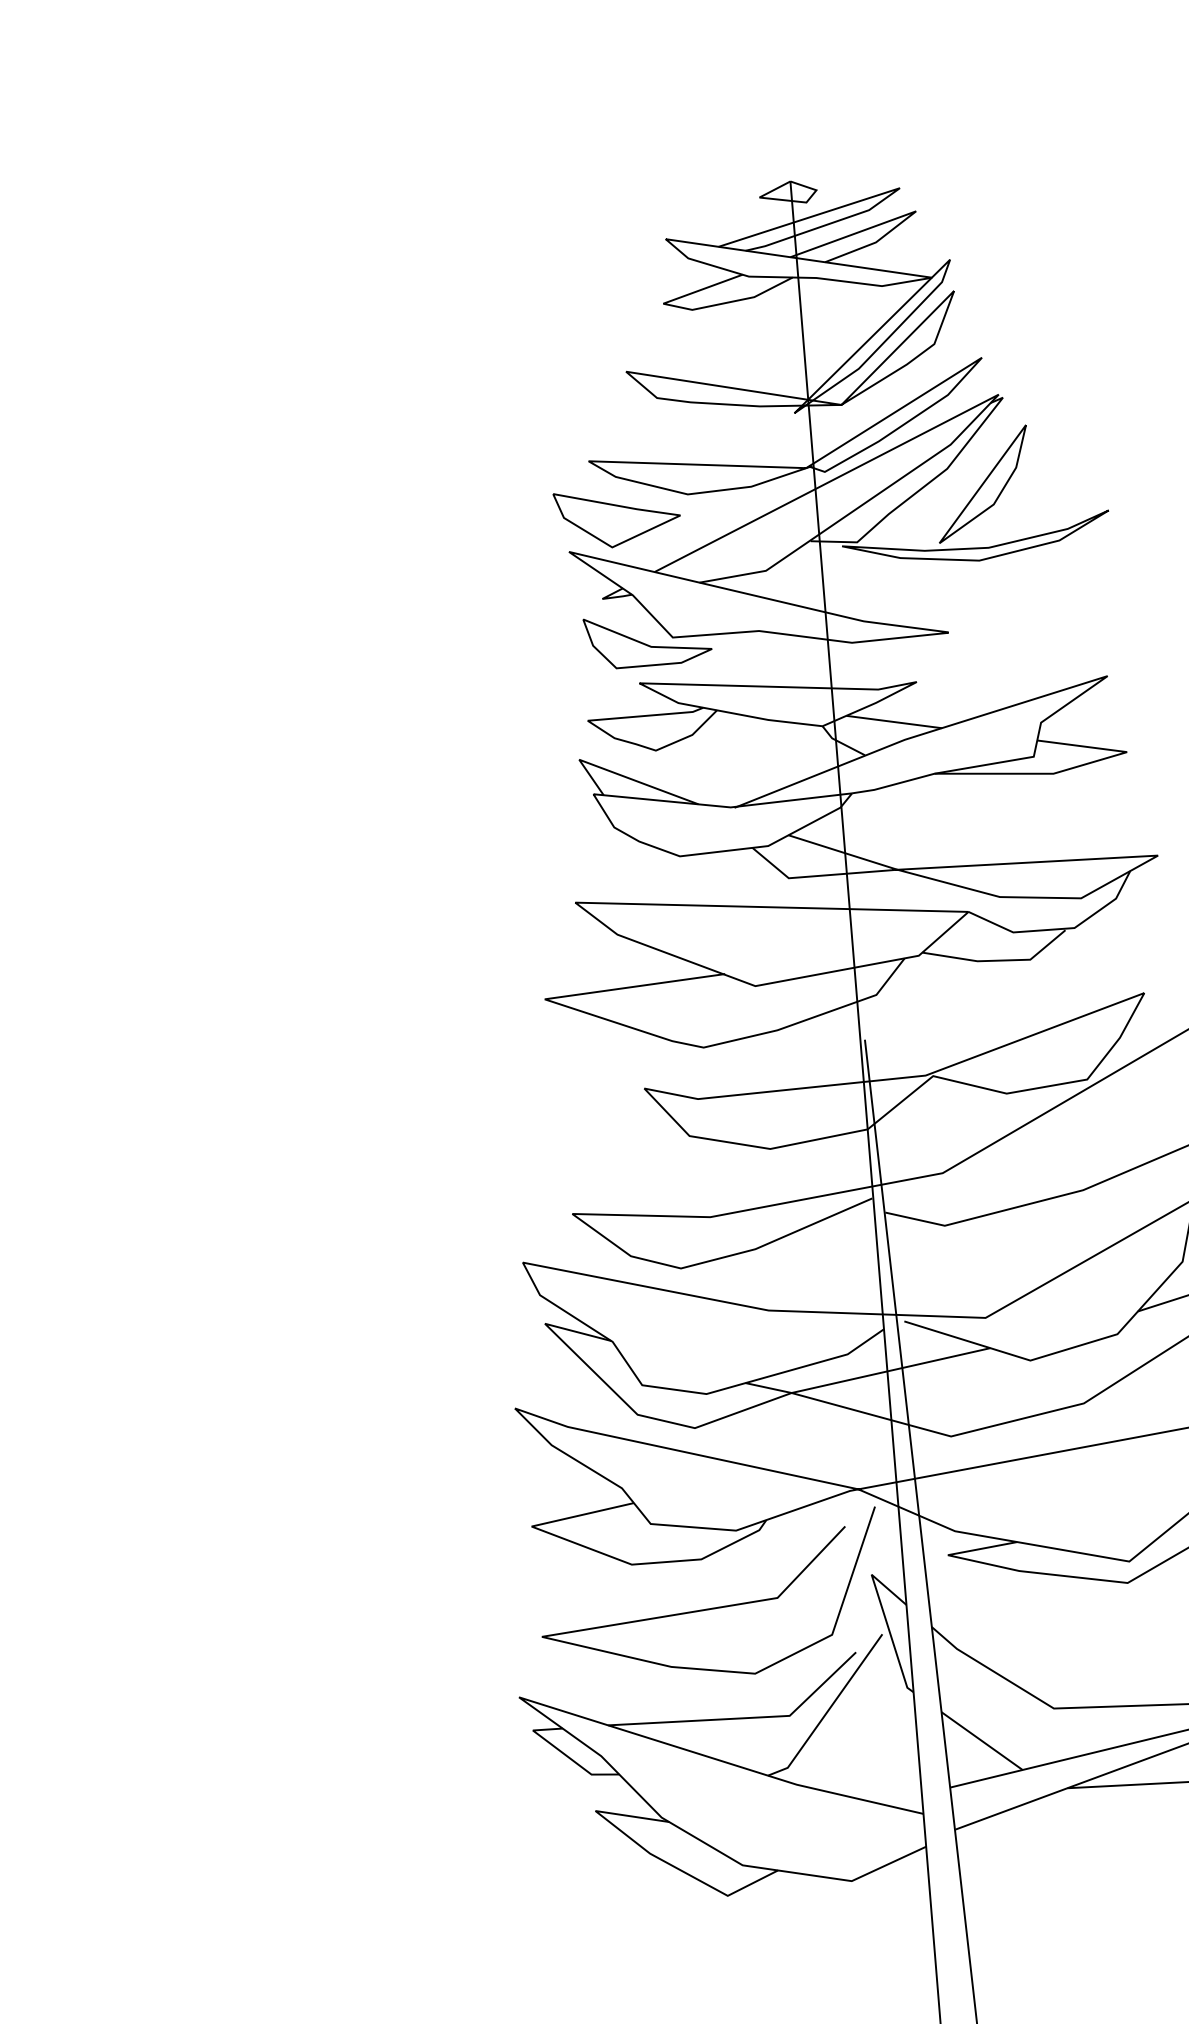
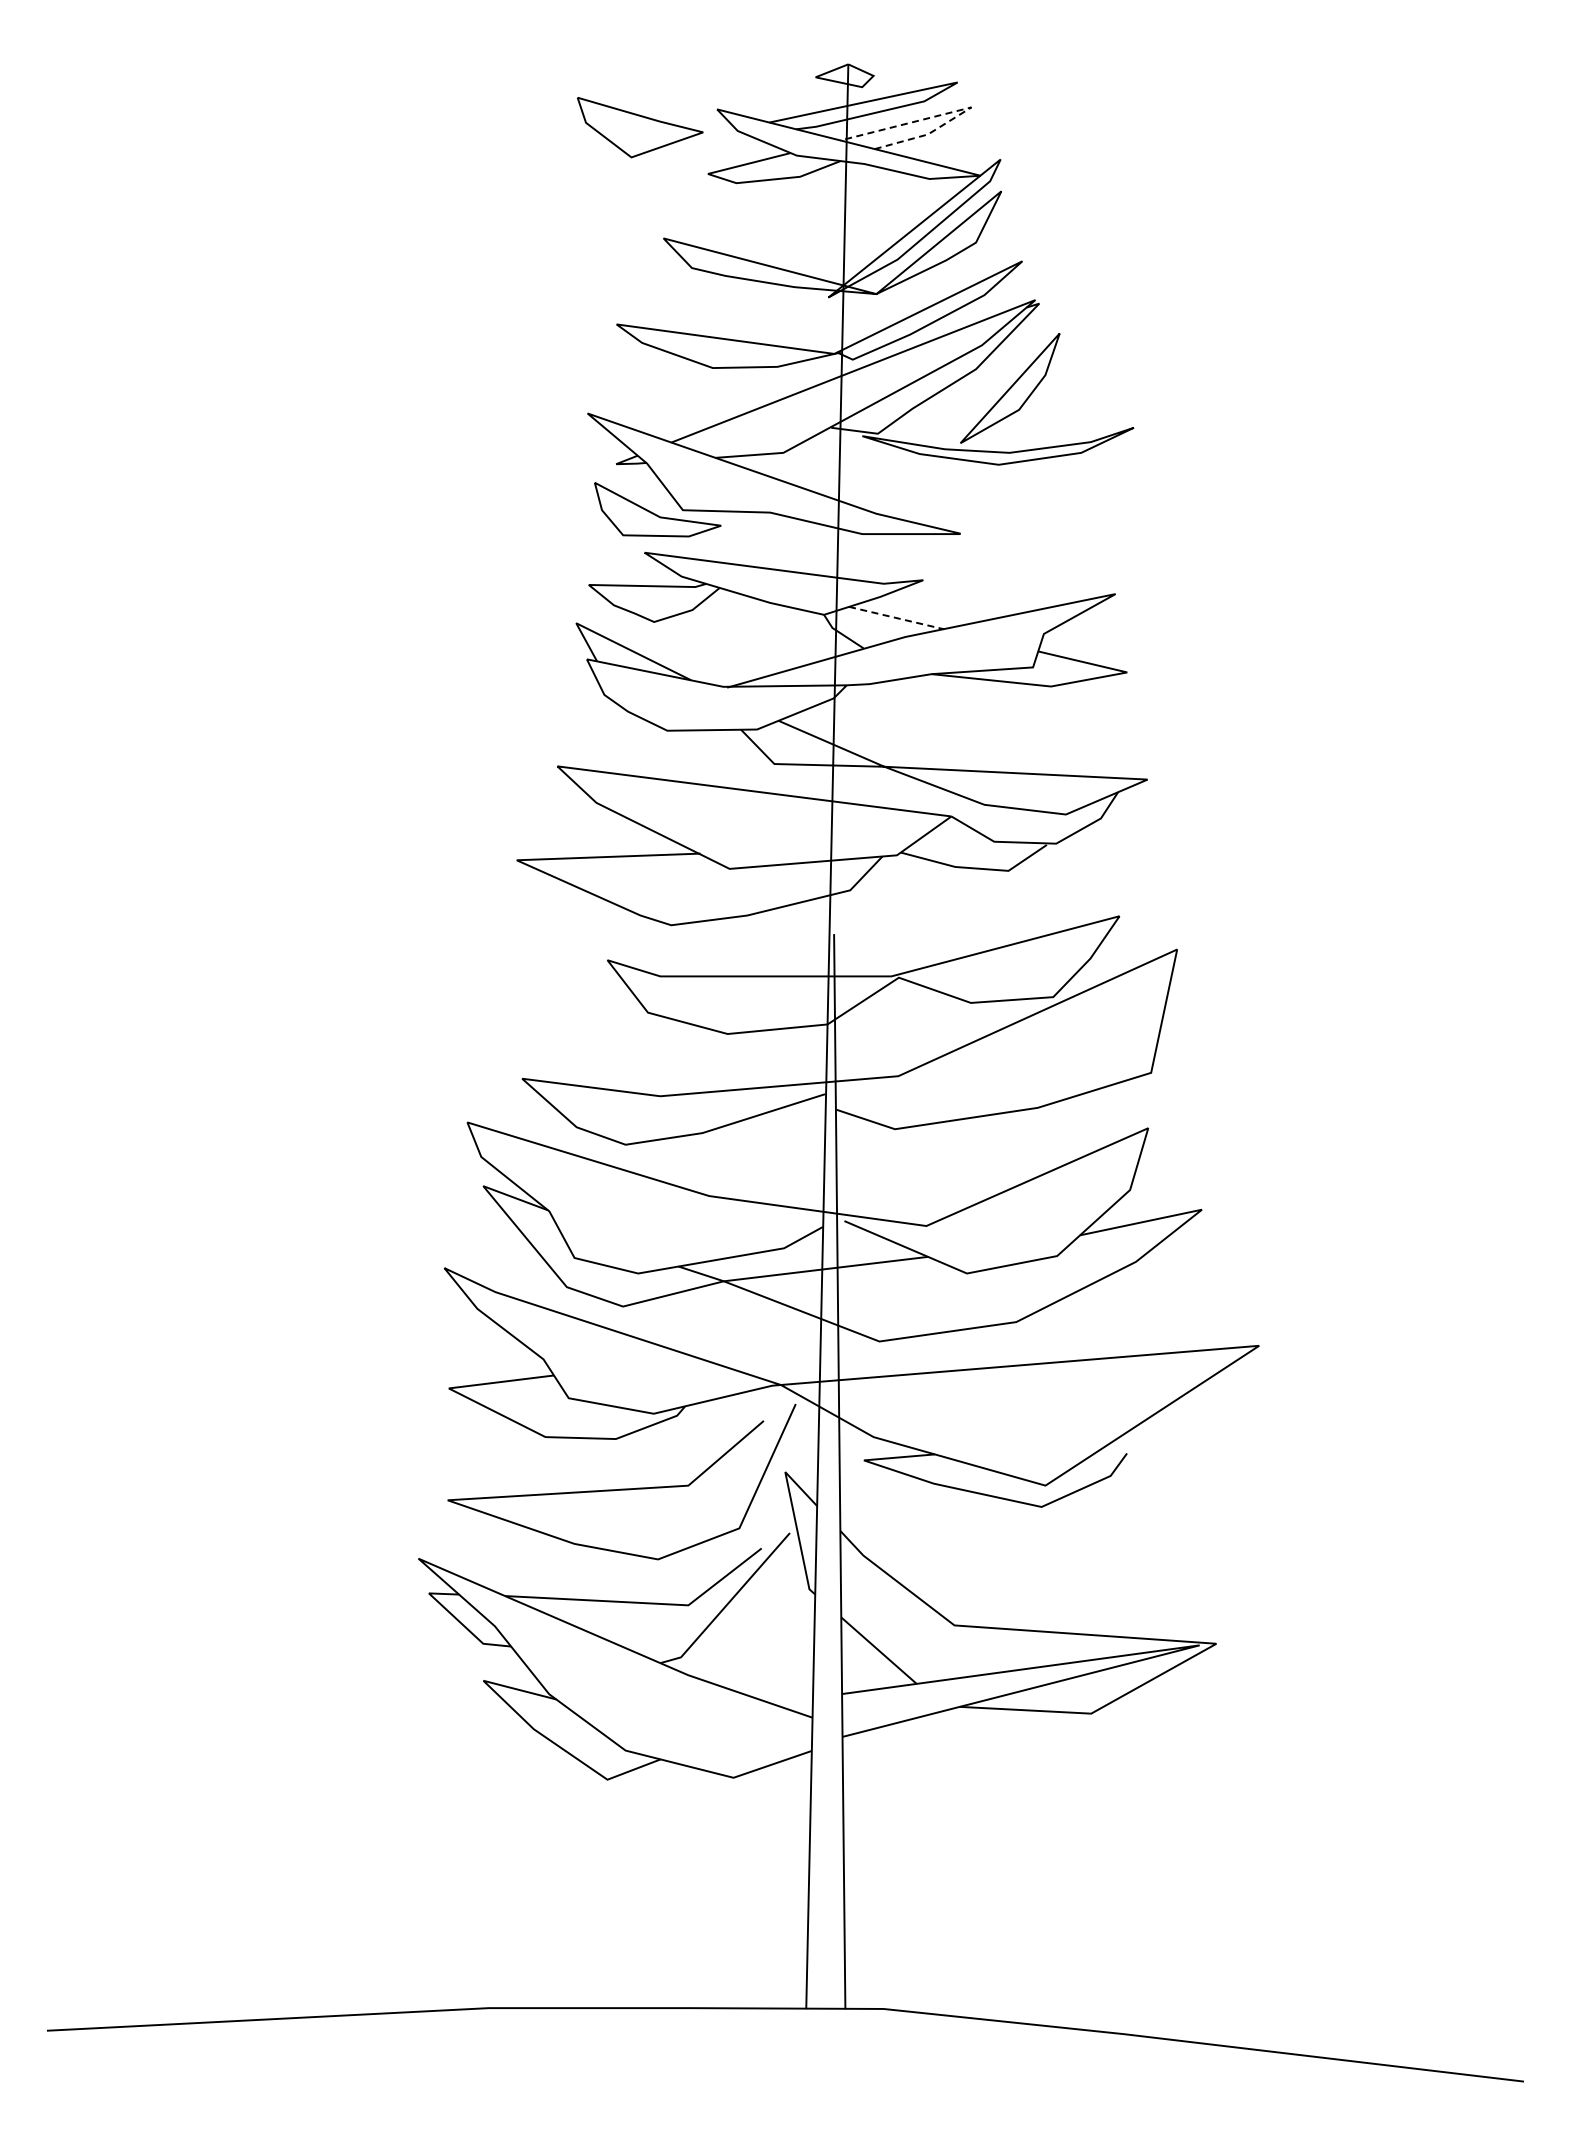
line: (904, 215) -> (959, 110), solid -> dashed
part: (618, 517) -> (640, 127), moved
line: (894, 722) -> (896, 618), solid -> dashed

